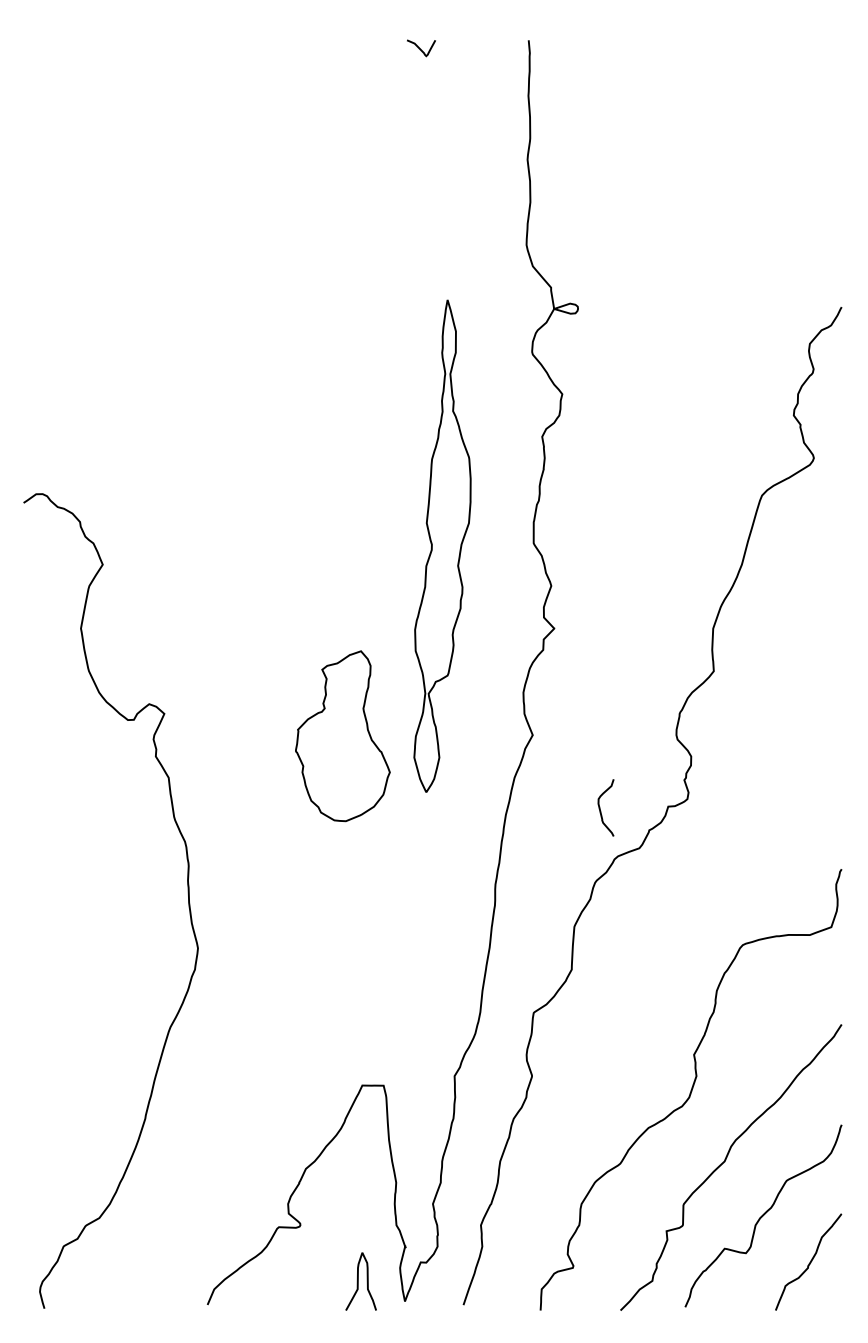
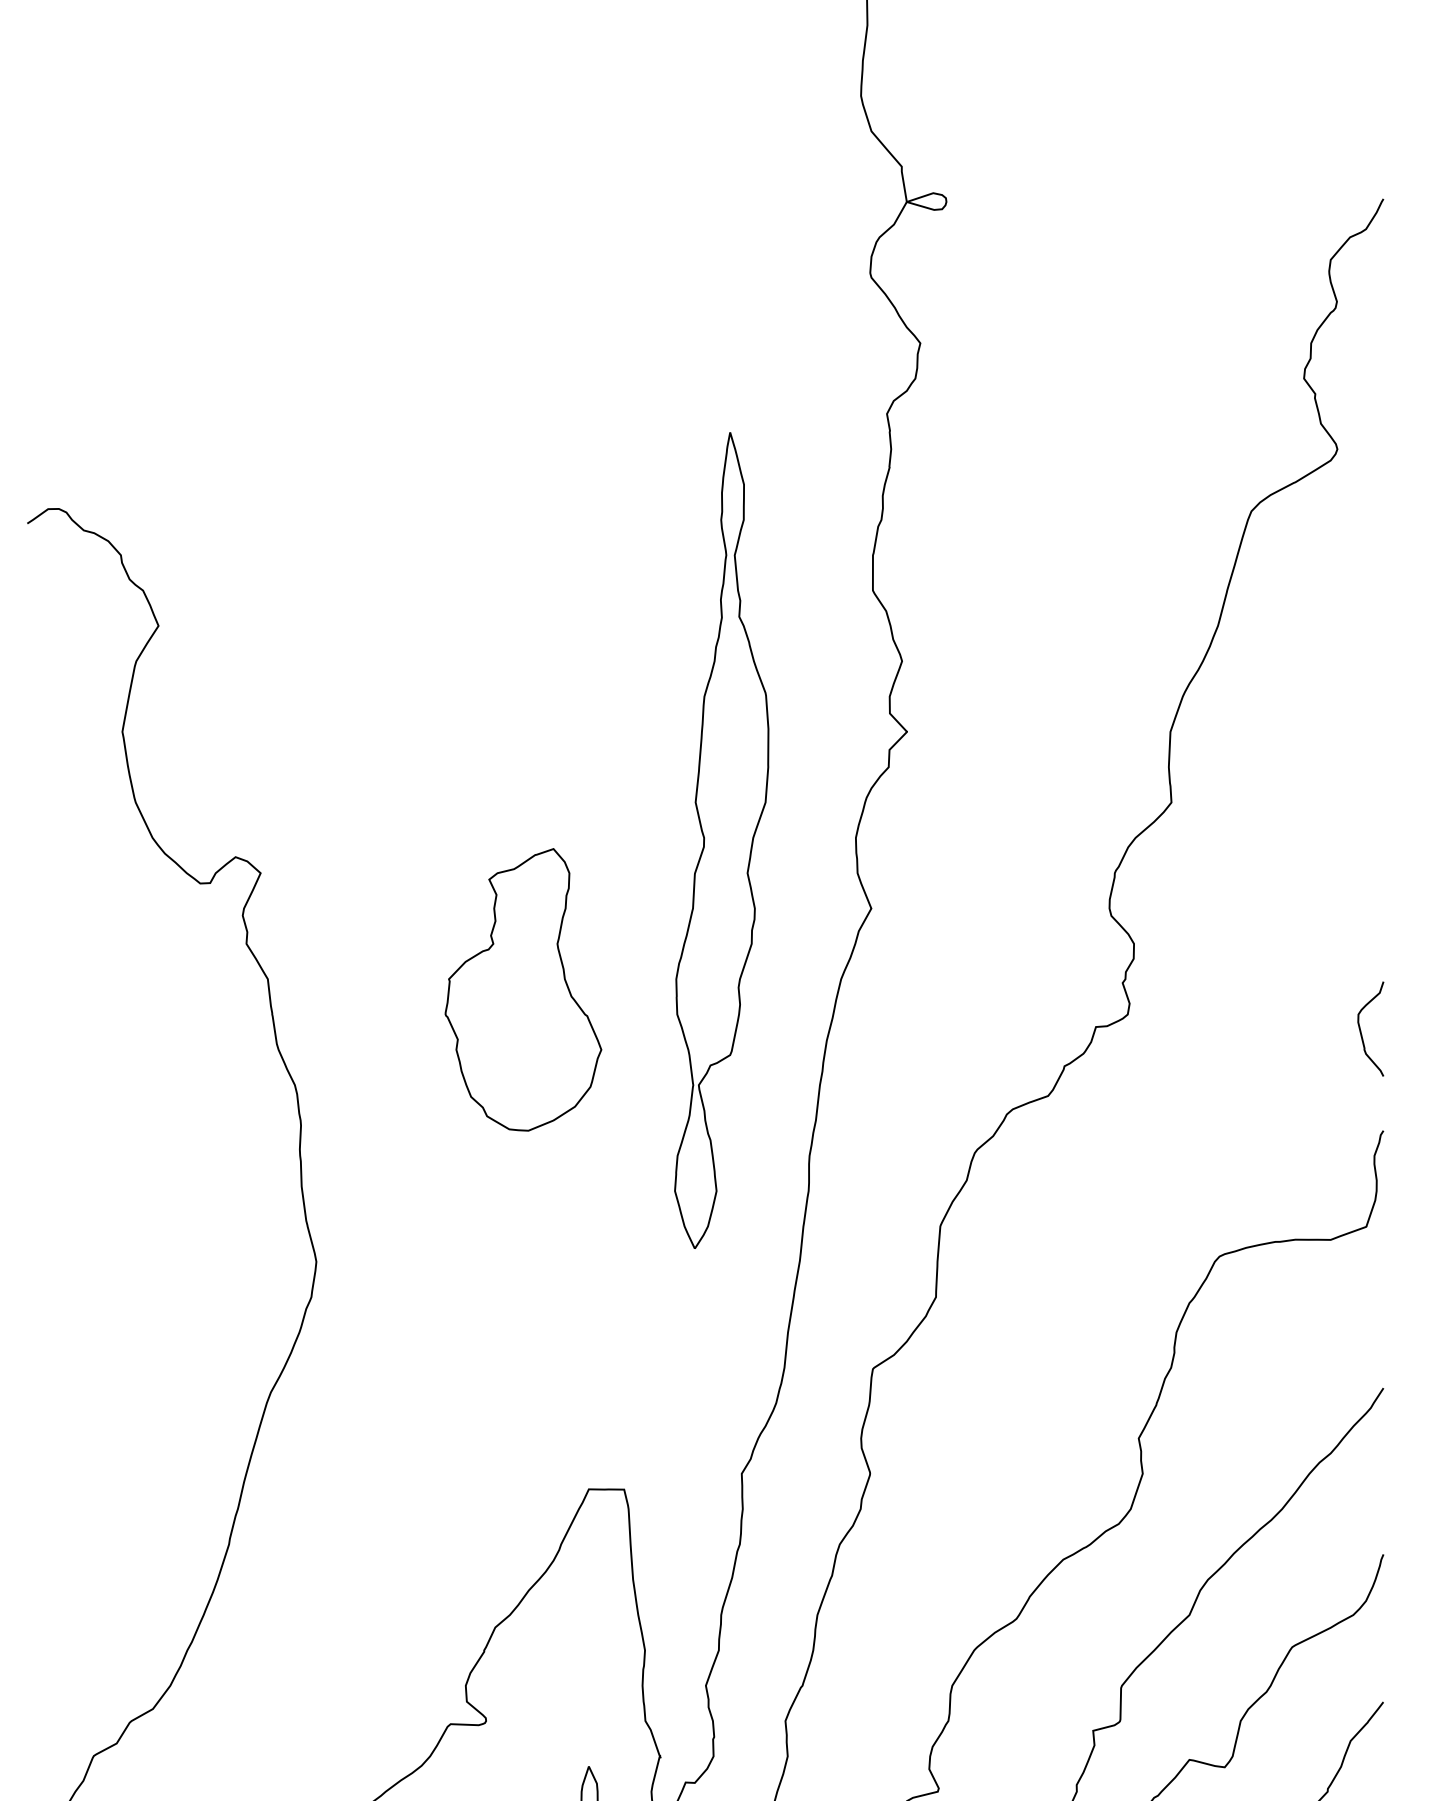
part: (442, 545) -> (721, 839), moved
part: (342, 736) -> (522, 990), moved
curve: (600, 807) -> (1361, 1028), moved

